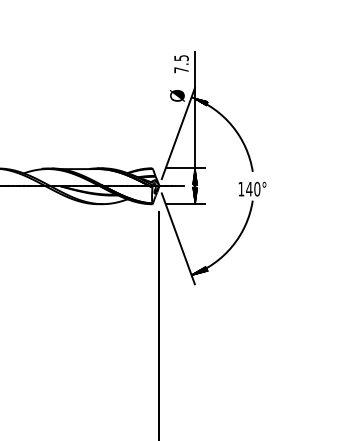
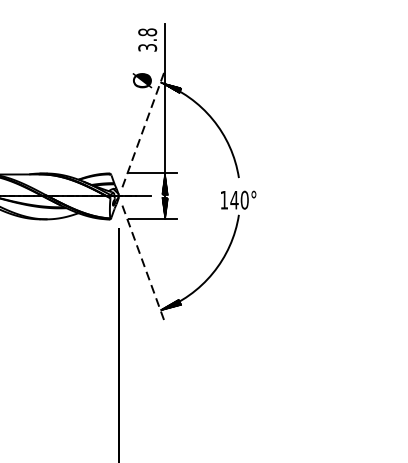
text: (181, 64) -> (147, 40), 7.5 -> 3.8
line: (178, 133) -> (143, 128), solid -> dashed
line: (178, 239) -> (143, 264), solid -> dashed

